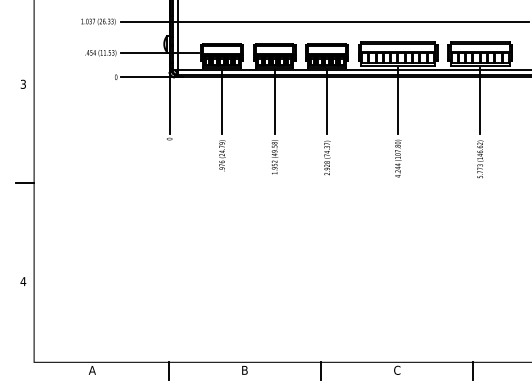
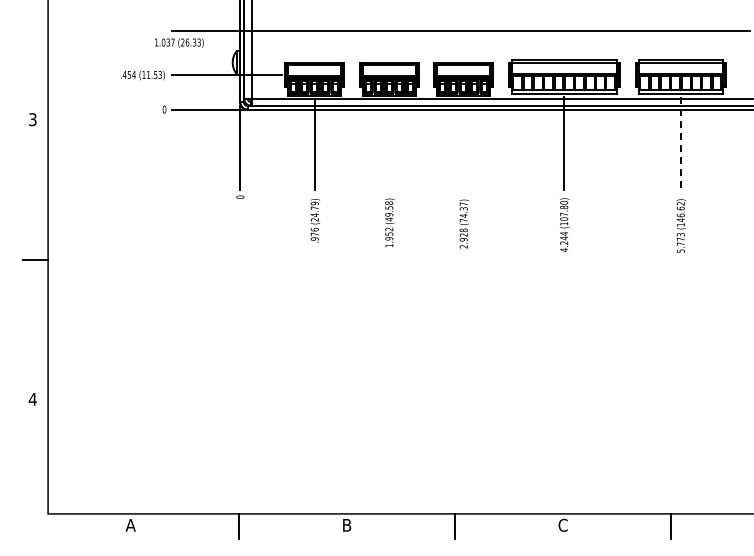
text: (98, 21) -> (179, 42), moved
line: (274, 101) -> (389, 144), removed
line: (326, 101) -> (463, 144), removed
line: (479, 101) -> (680, 143), solid -> dashed

